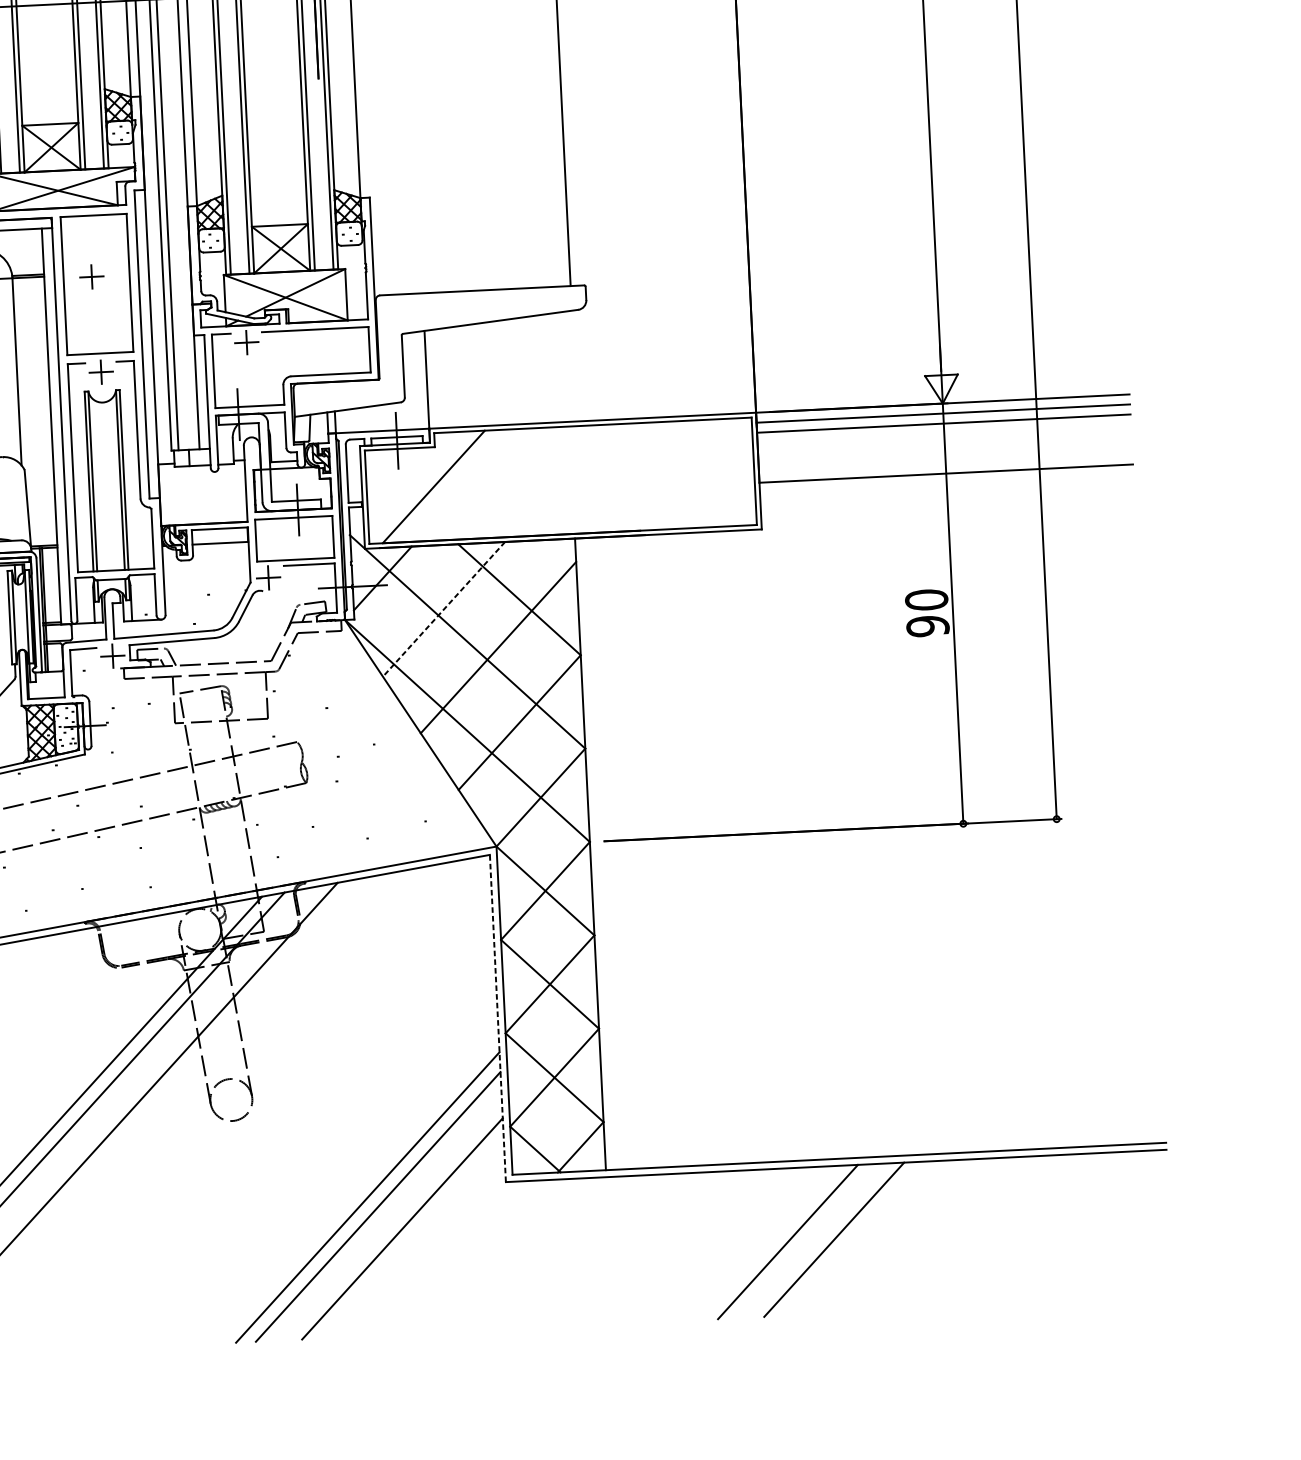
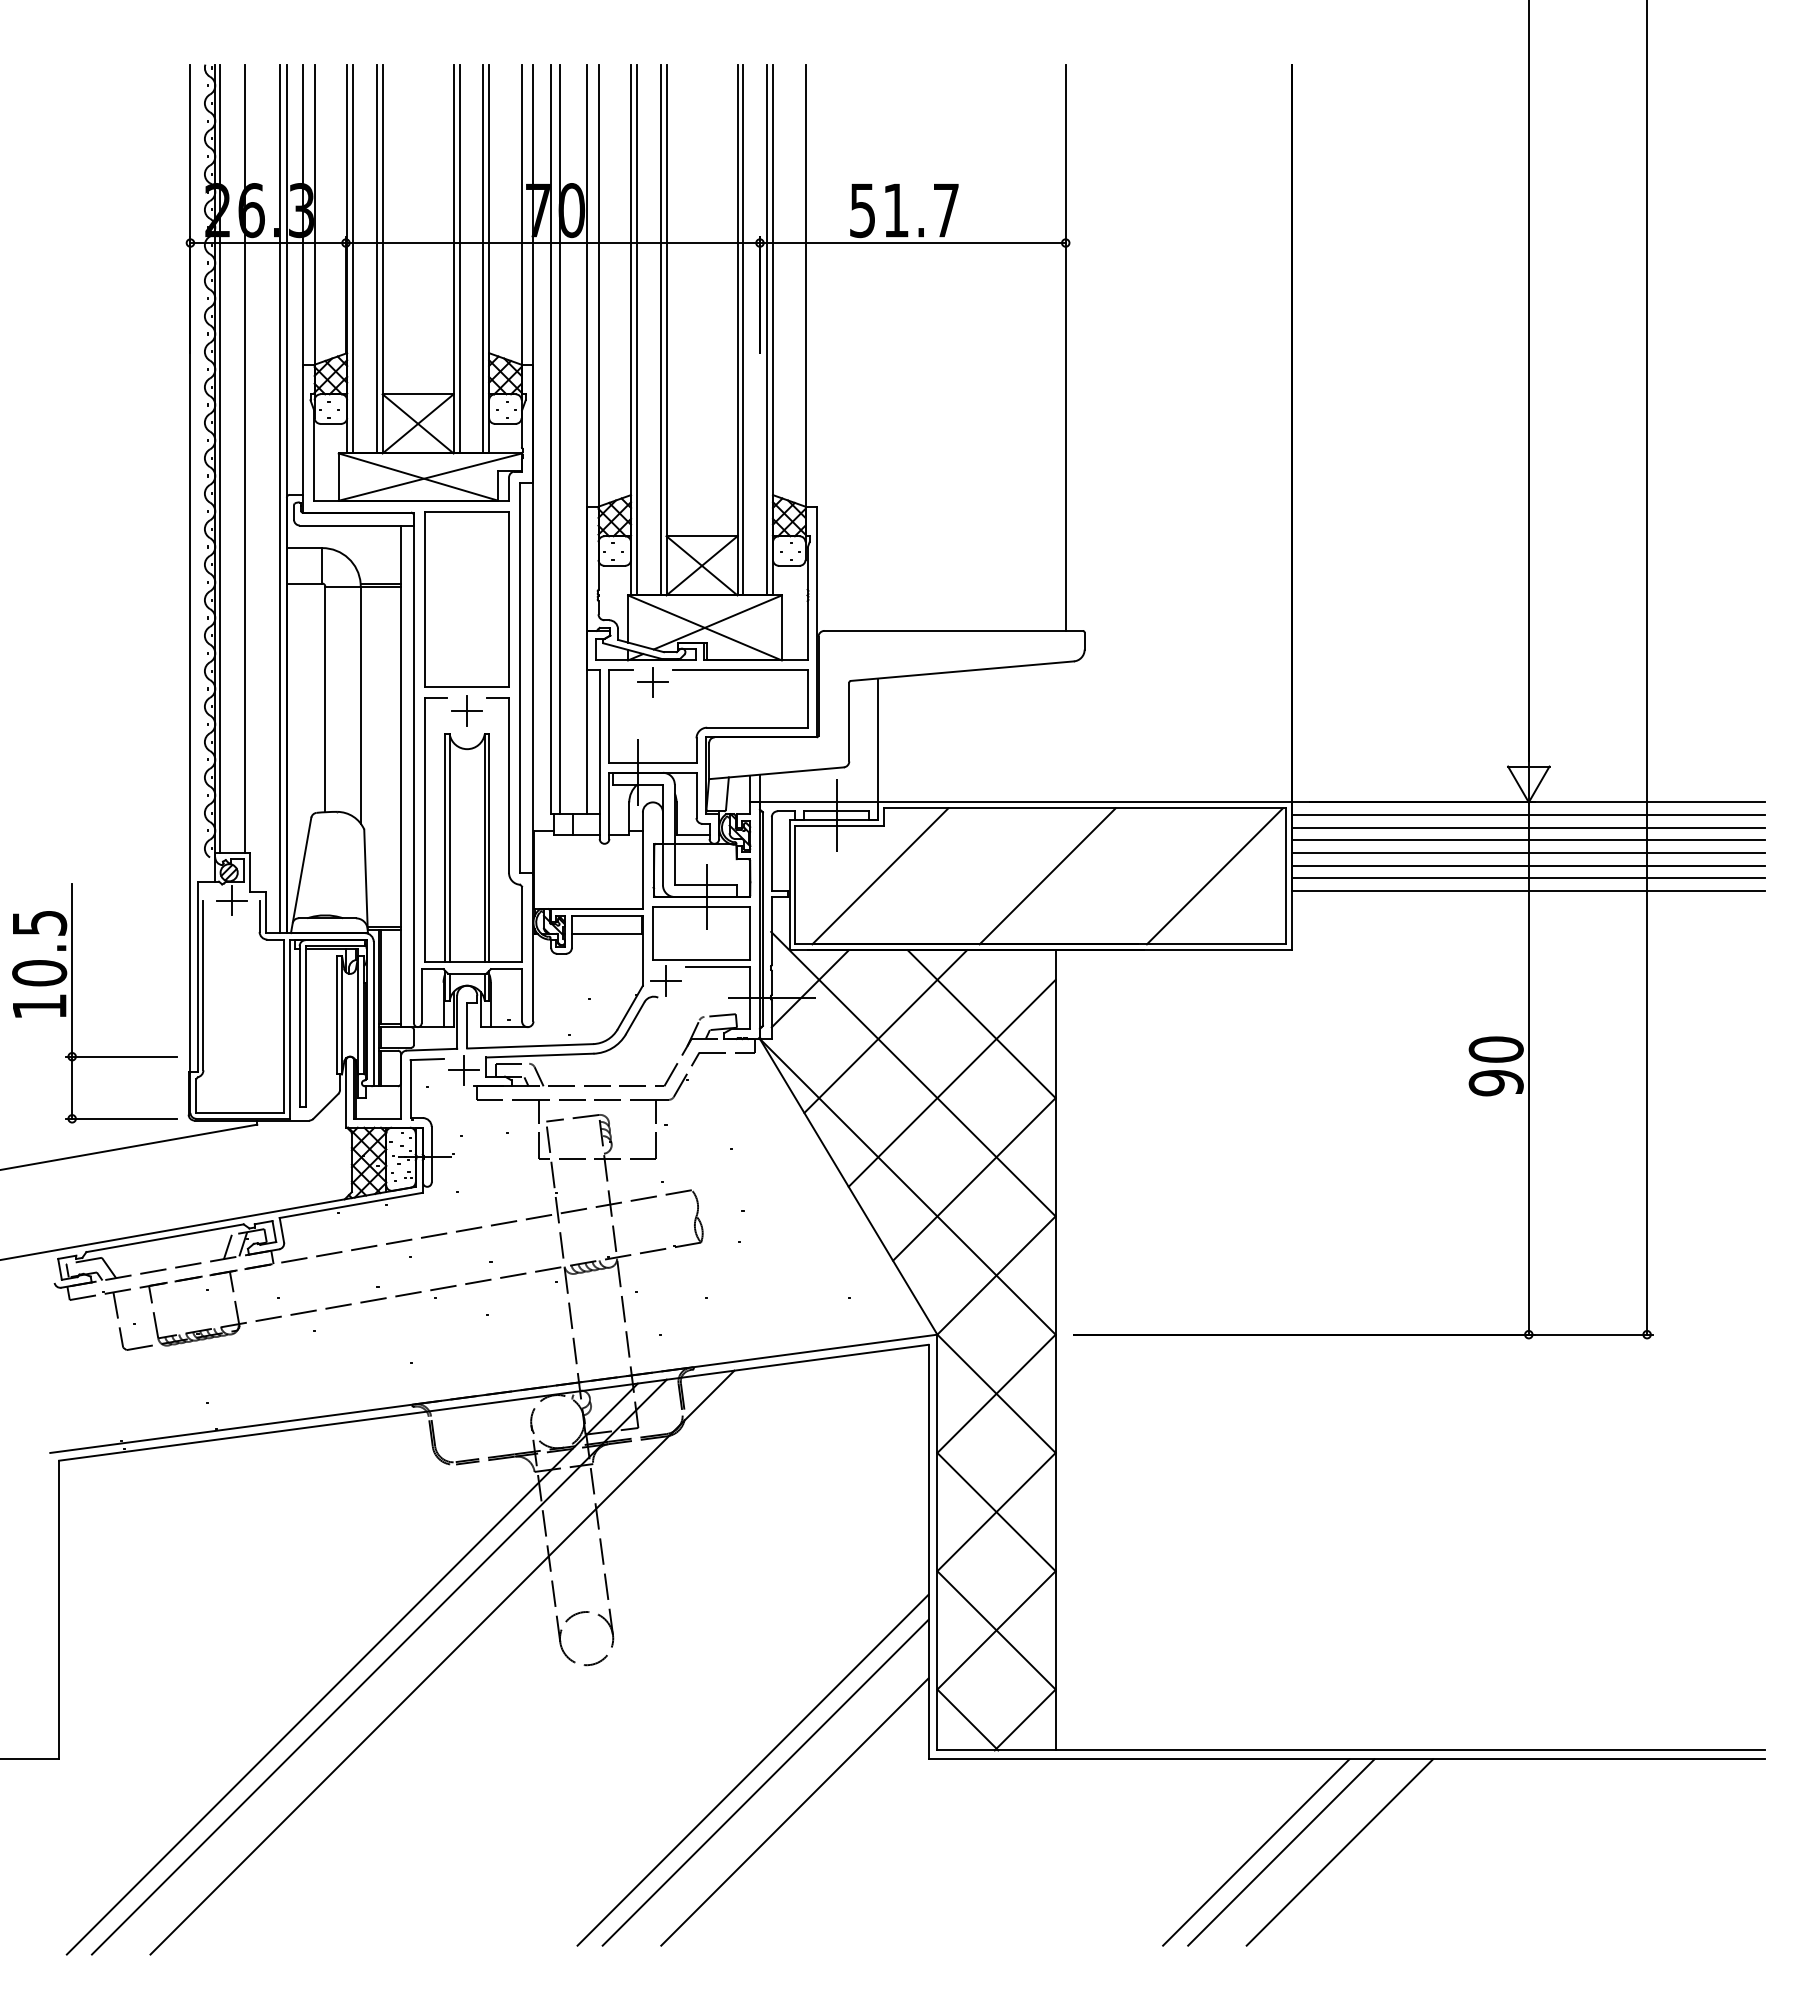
part: (91, 276) -> (460, 589), removed
line: (944, 433) -> (1528, 840), added
line: (944, 443) -> (1528, 853), added
line: (945, 453) -> (1528, 865), added
line: (945, 463) -> (1528, 878), added
line: (697, 474) -> (1214, 876), added
line: (565, 480) -> (1047, 876), added
line: (443, 609) -> (885, 1031), dashed -> solid
line: (497, 1018) -> (928, 1552), dashed -> solid
line: (768, 1243) -> (1256, 1852), added

